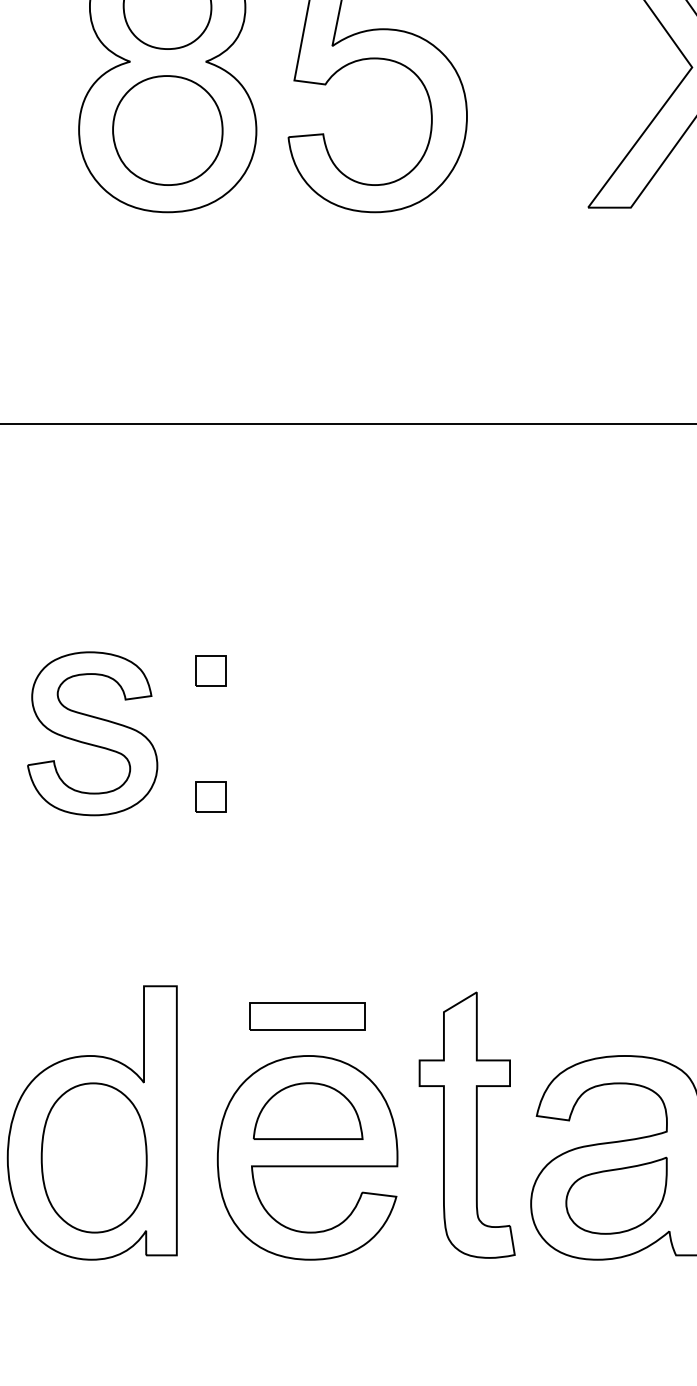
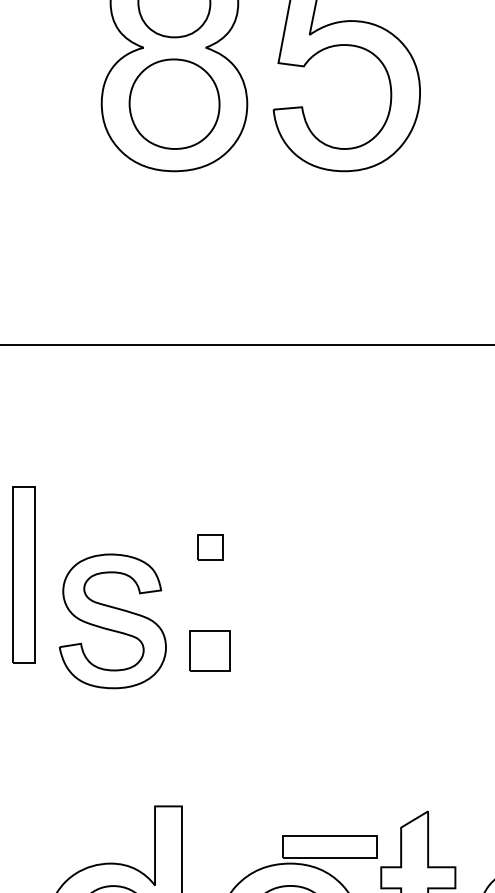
part: (92, 733) -> (112, 621), moved
part: (210, 796) -> (209, 650), size x1.6
part: (307, 1016) -> (330, 846), moved

